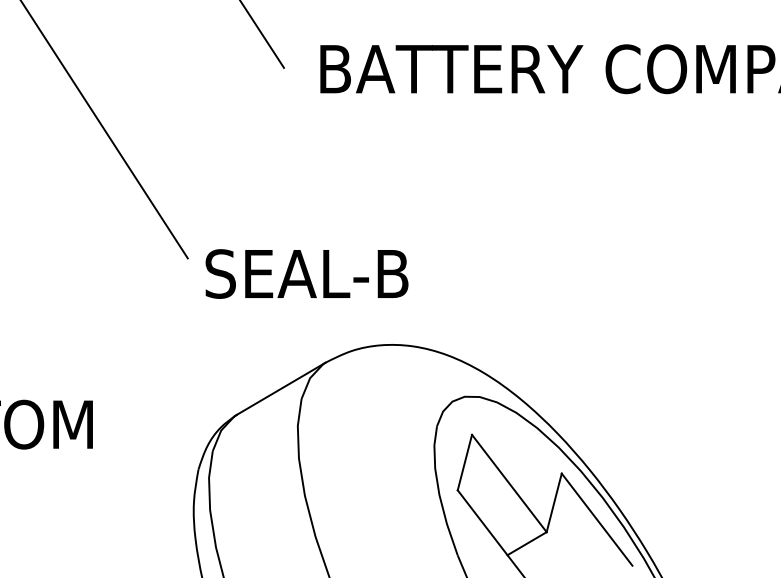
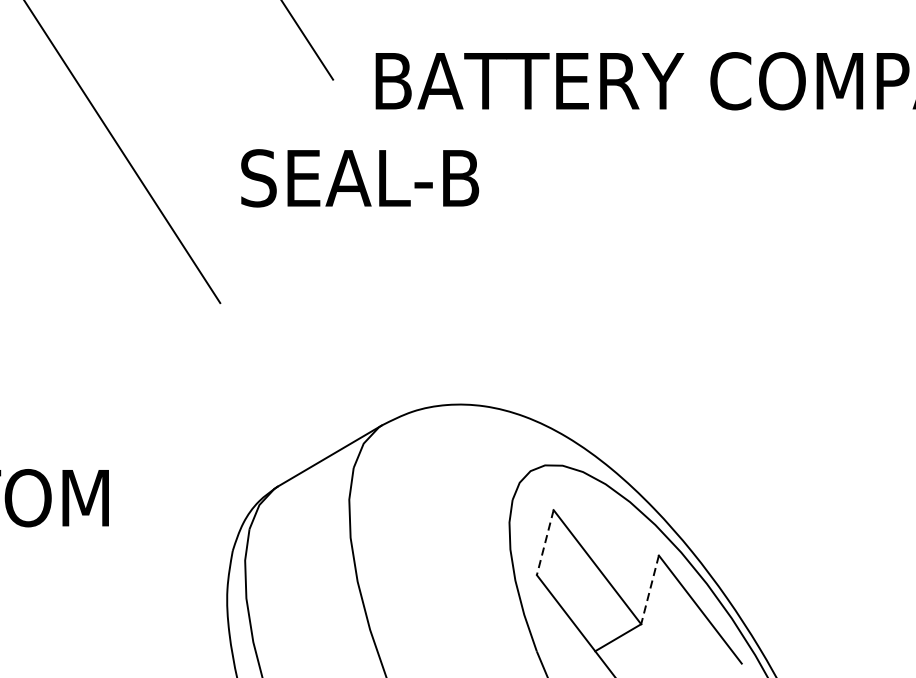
text: (306, 273) -> (359, 177), moved
line: (464, 462) -> (544, 542), solid -> dashed
line: (554, 503) -> (650, 590), solid -> dashed

